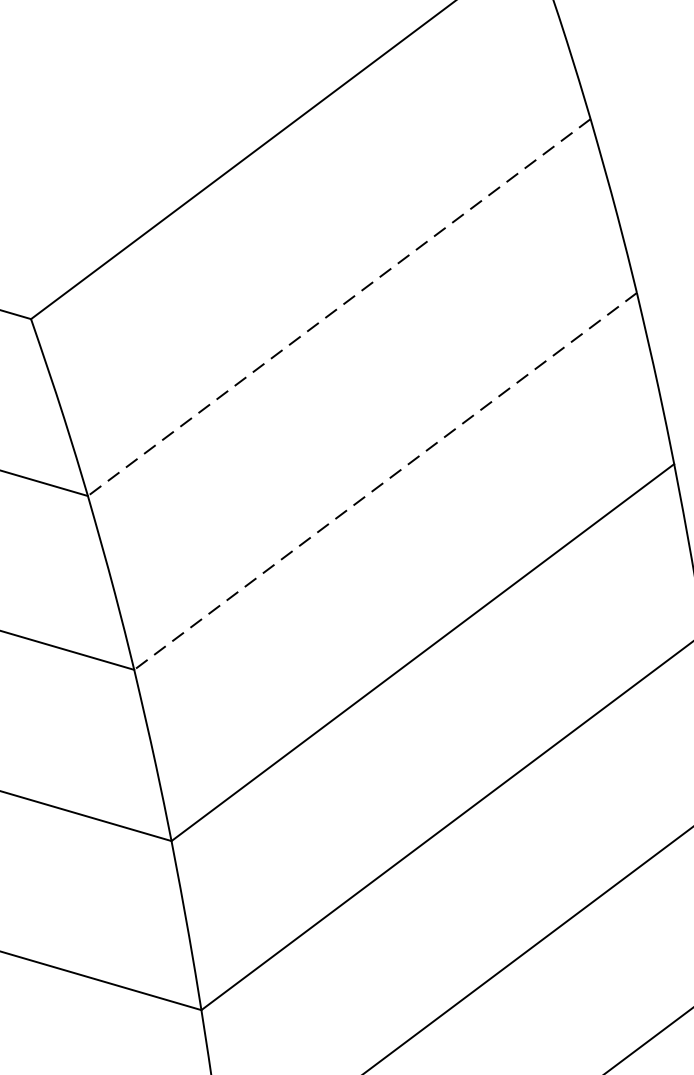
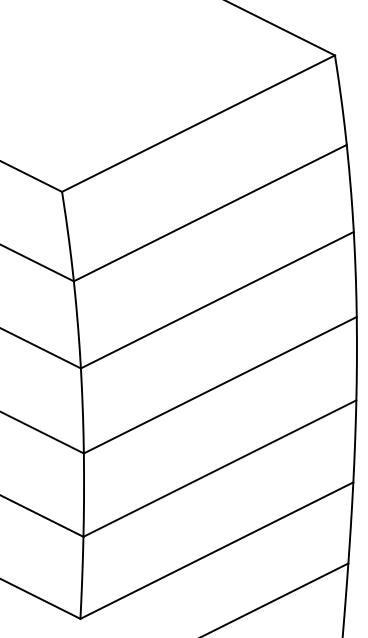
line: (339, 308) -> (210, 213), dashed -> solid
line: (385, 481) -> (217, 300), dashed -> solid

